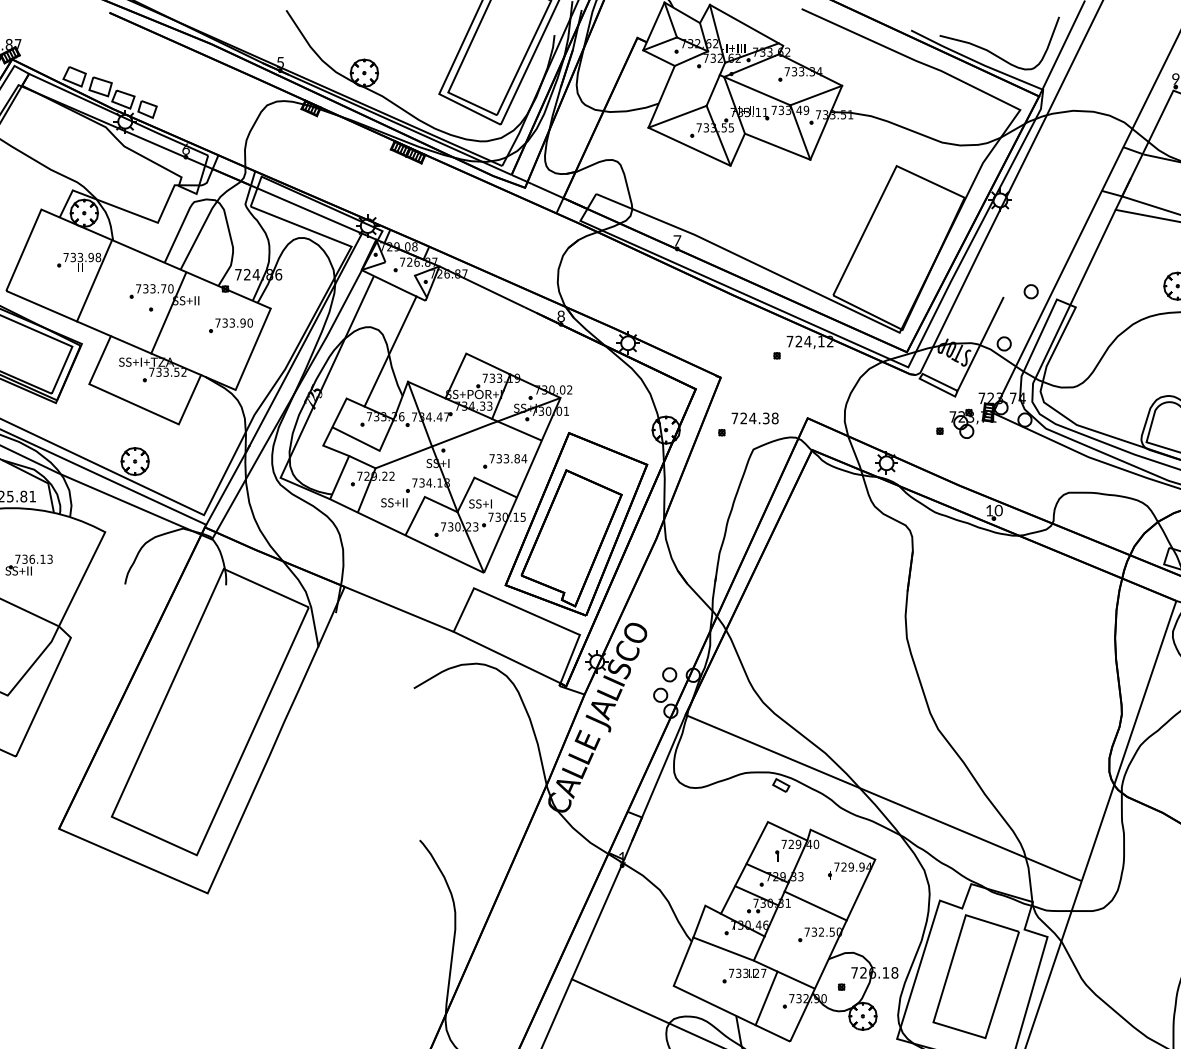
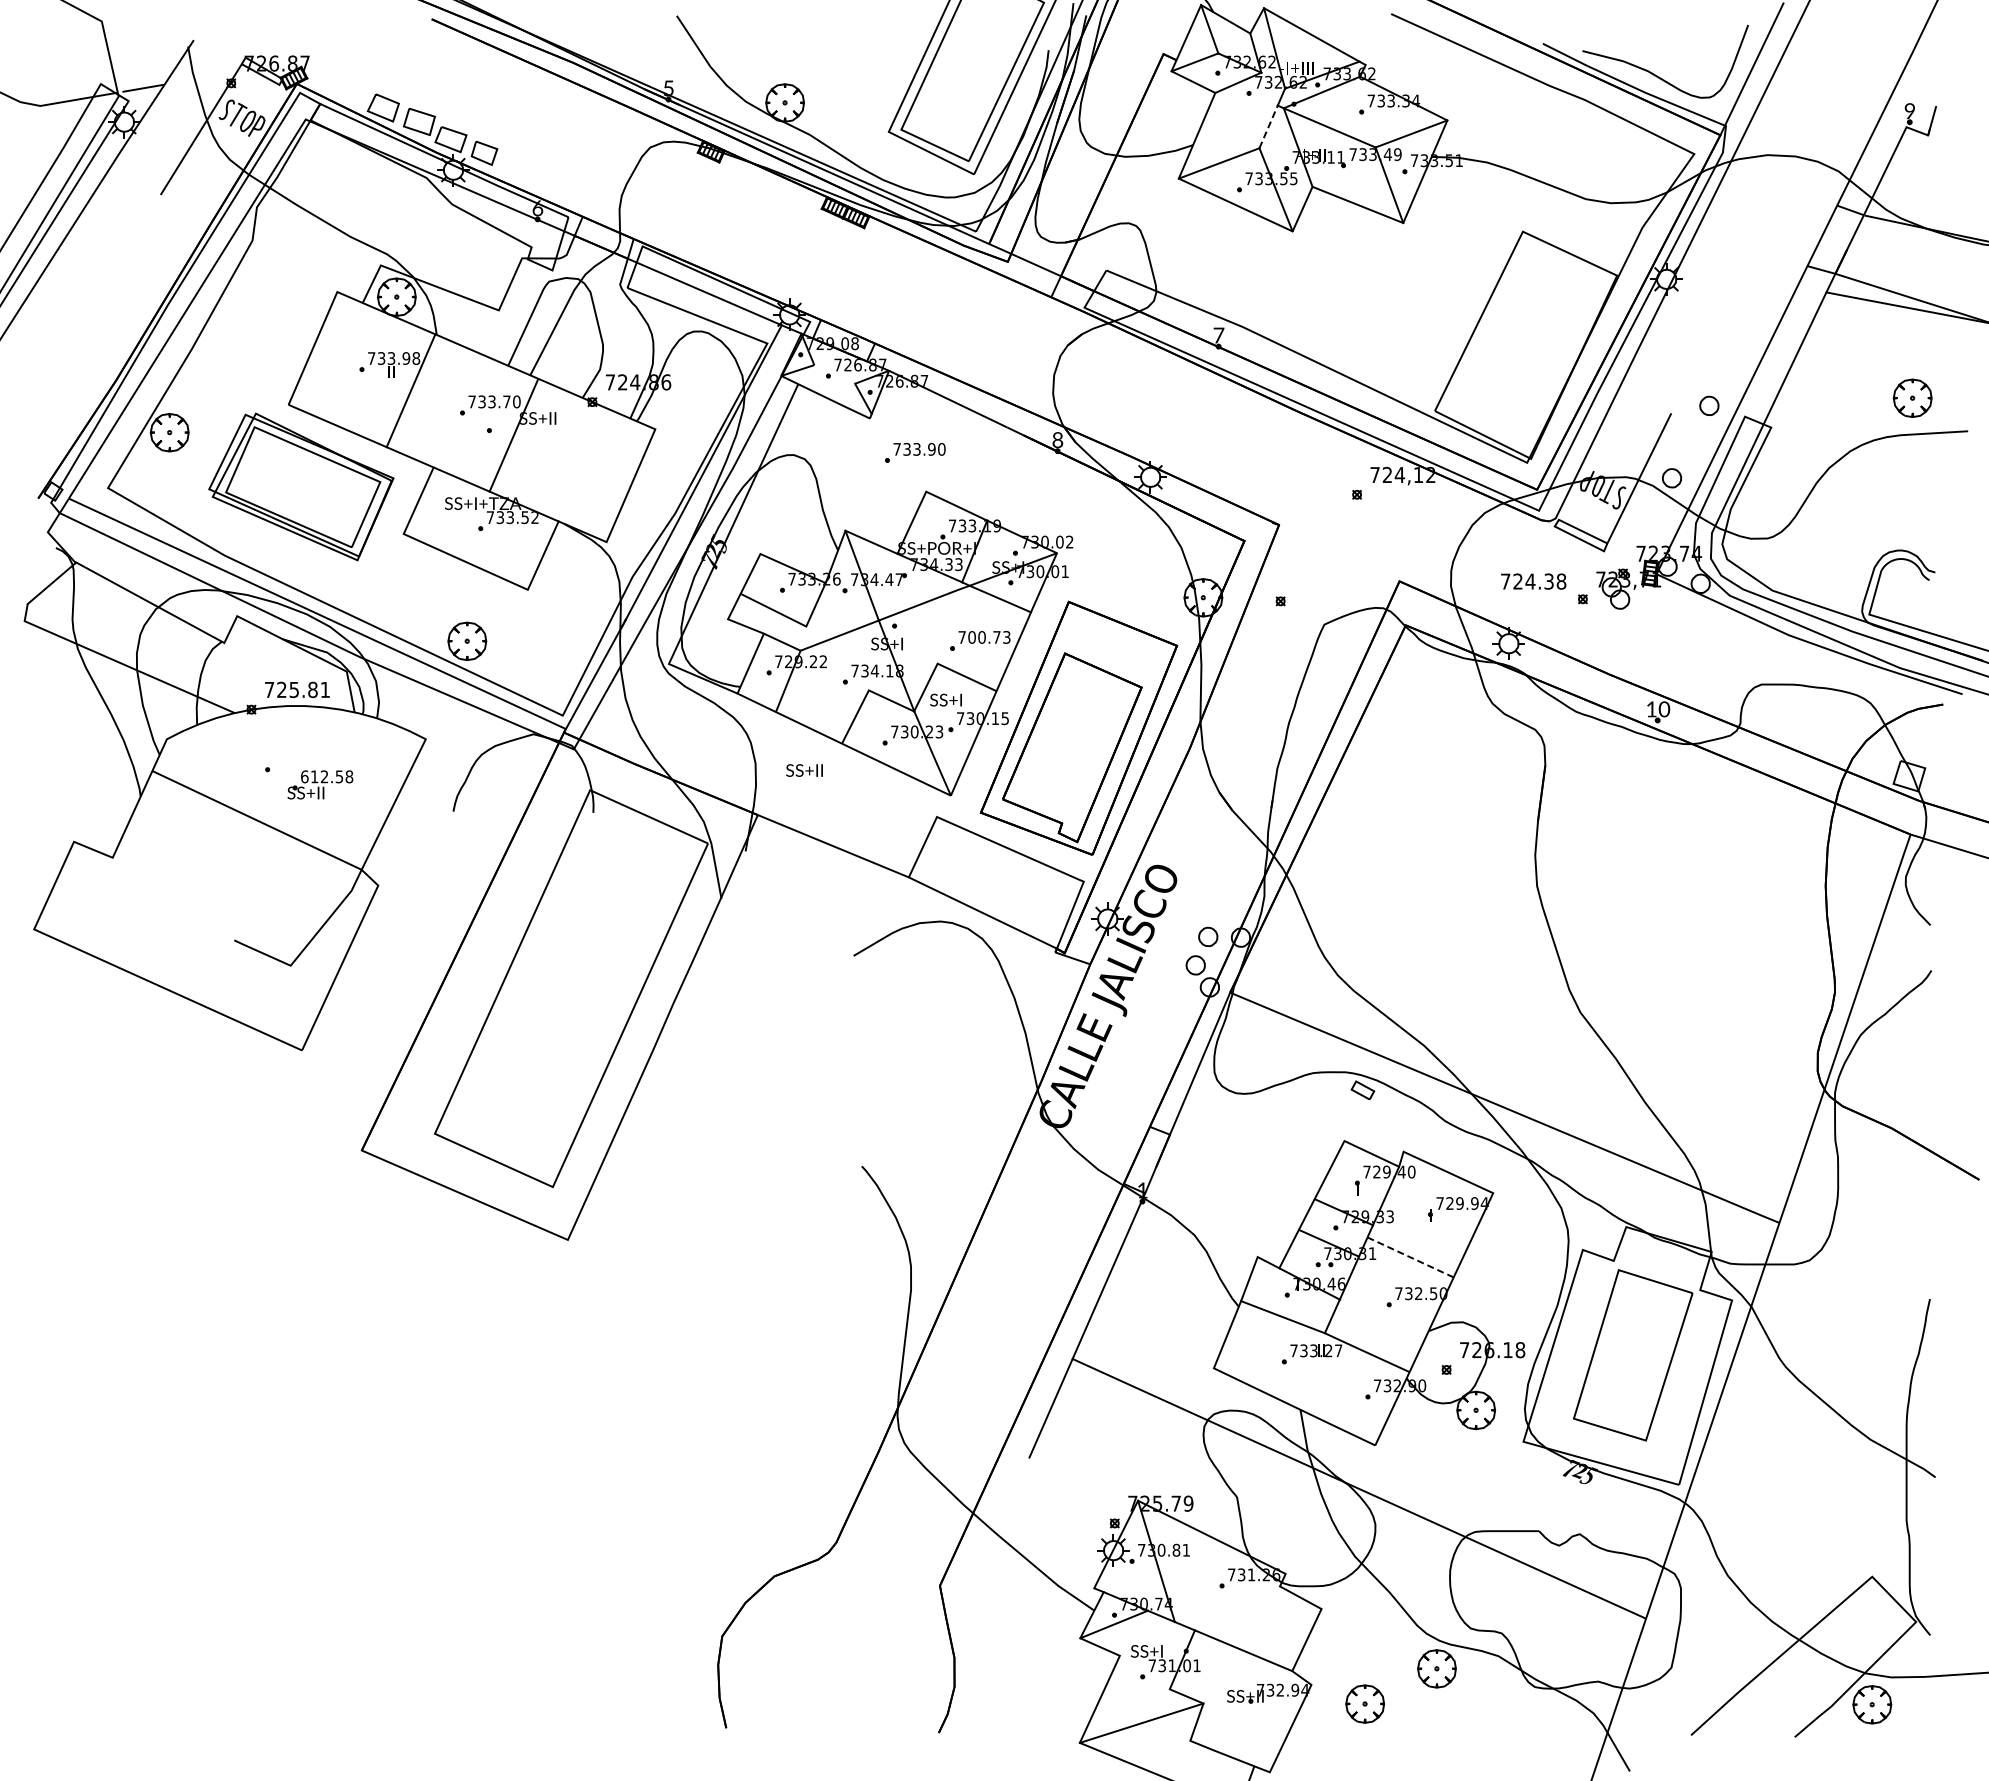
line: (713, 90) -> (1268, 126), solid -> dashed
part: (231, 325) -> (915, 452), moved
line: (390, 351) -> (821, 488), removed
text: (754, 418) -> (1533, 581), moved
text: (511, 458) -> (989, 637), 733.84 -> 700.73
text: (394, 502) -> (804, 770), moved
text: (34, 559) -> (327, 776), 736.13 -> 612.58
line: (815, 906) -> (1410, 1257), solid -> dashed
line: (766, 998) -> (1342, 1385), removed

